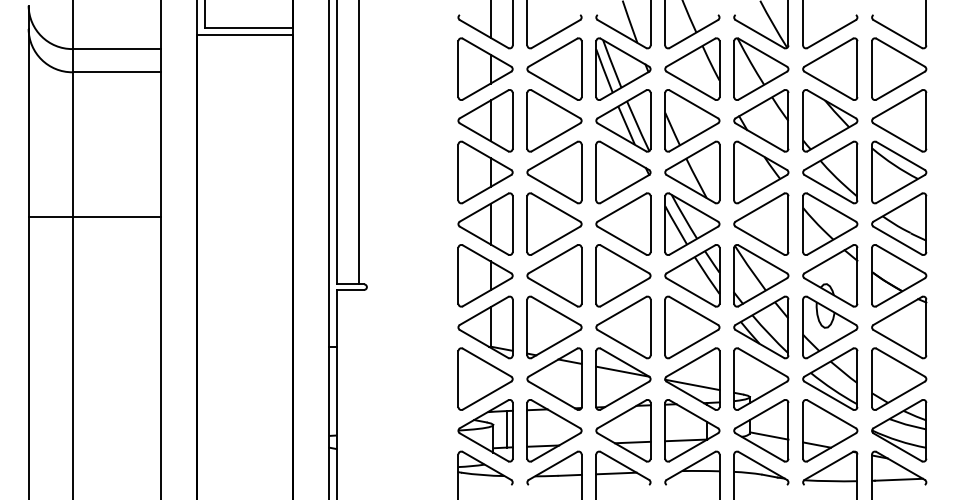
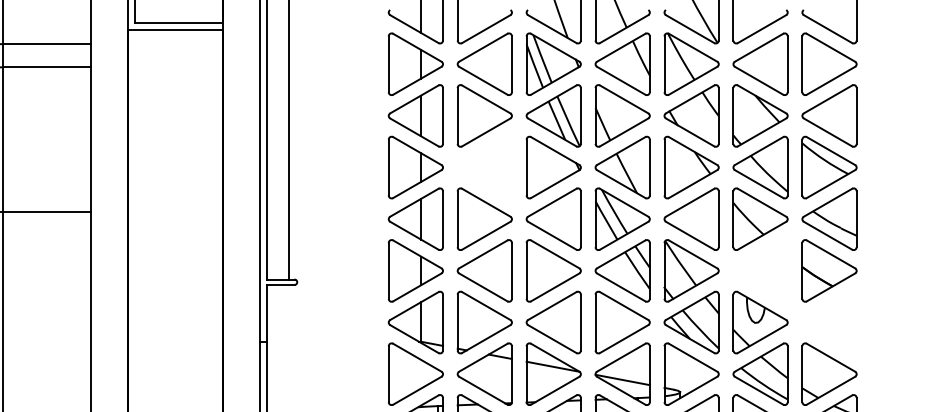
part: (554, 172) -> (484, 167), removed
part: (830, 275) -> (760, 270), removed
part: (899, 327) -> (829, 322), removed

